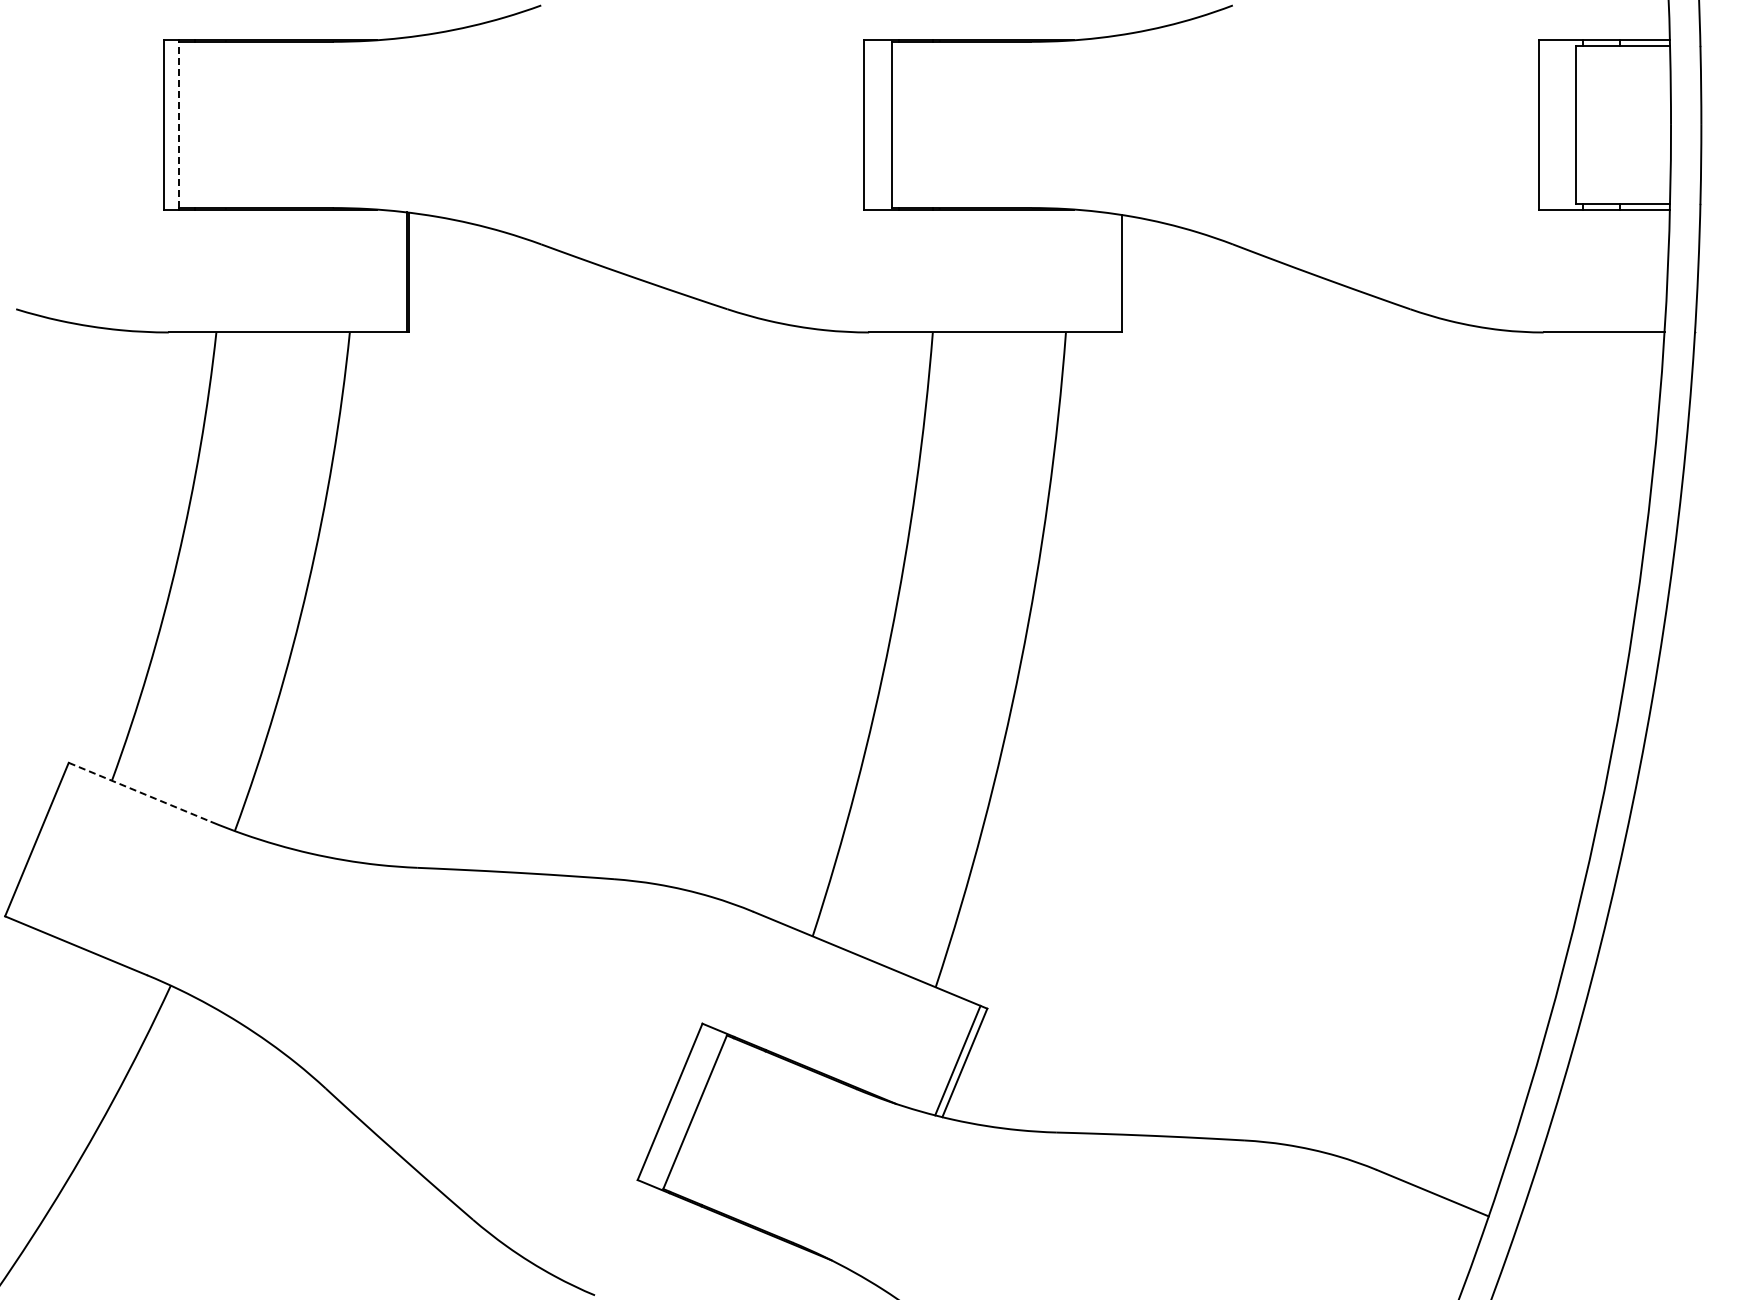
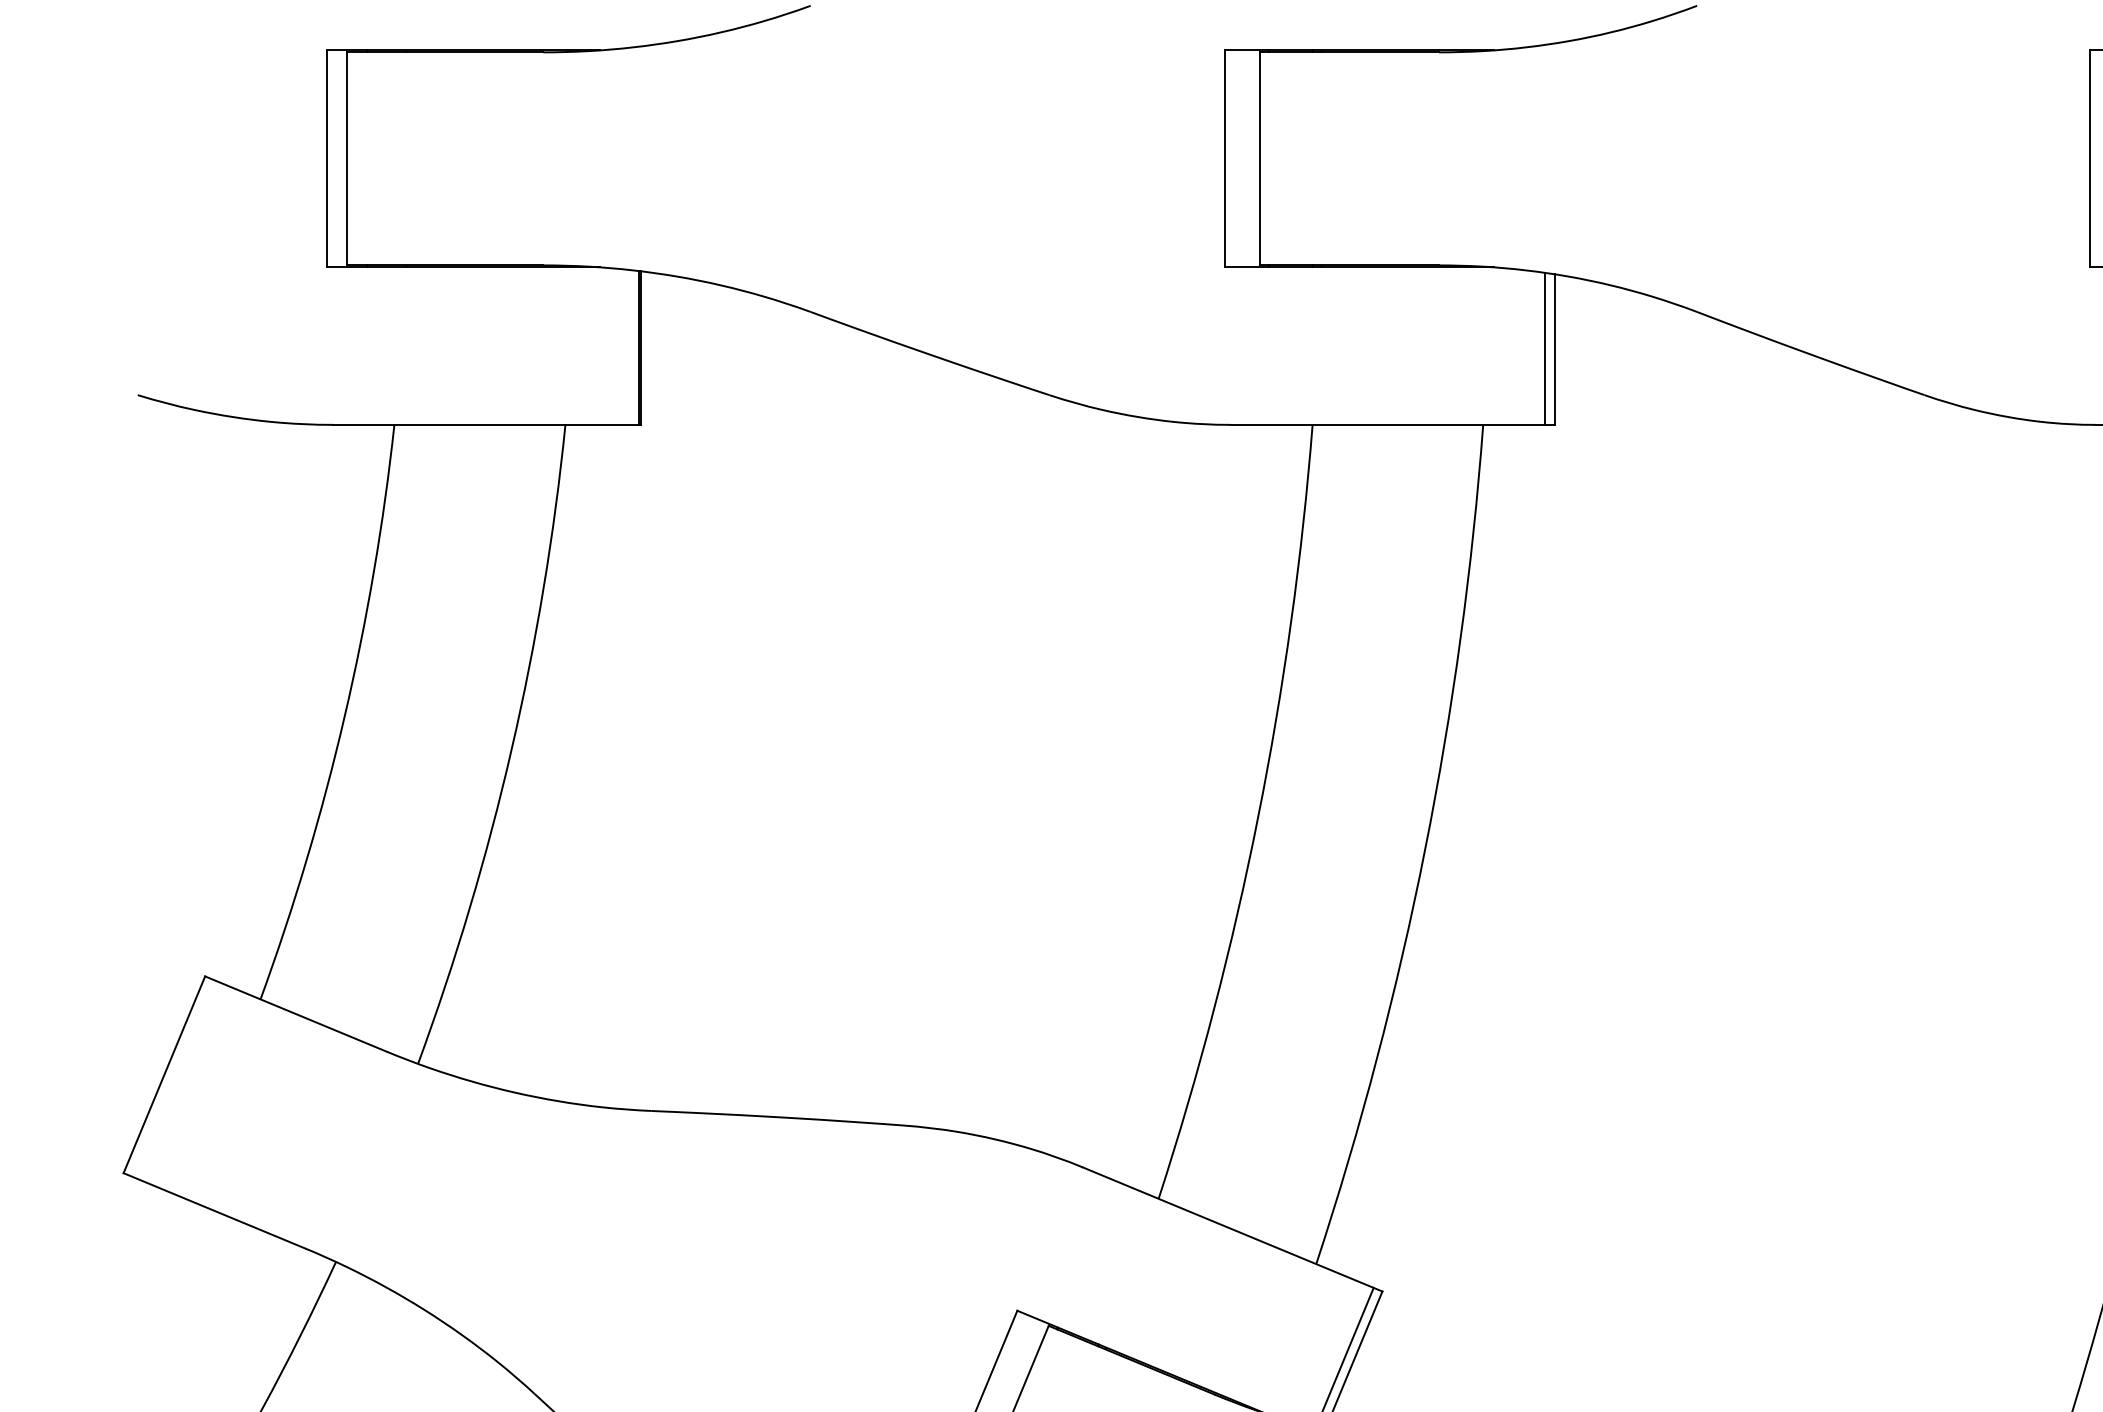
line: (179, 124) -> (347, 158), dashed -> solid
line: (1114, 272) -> (1545, 348), added
line: (139, 792) -> (295, 1014), dashed -> solid

